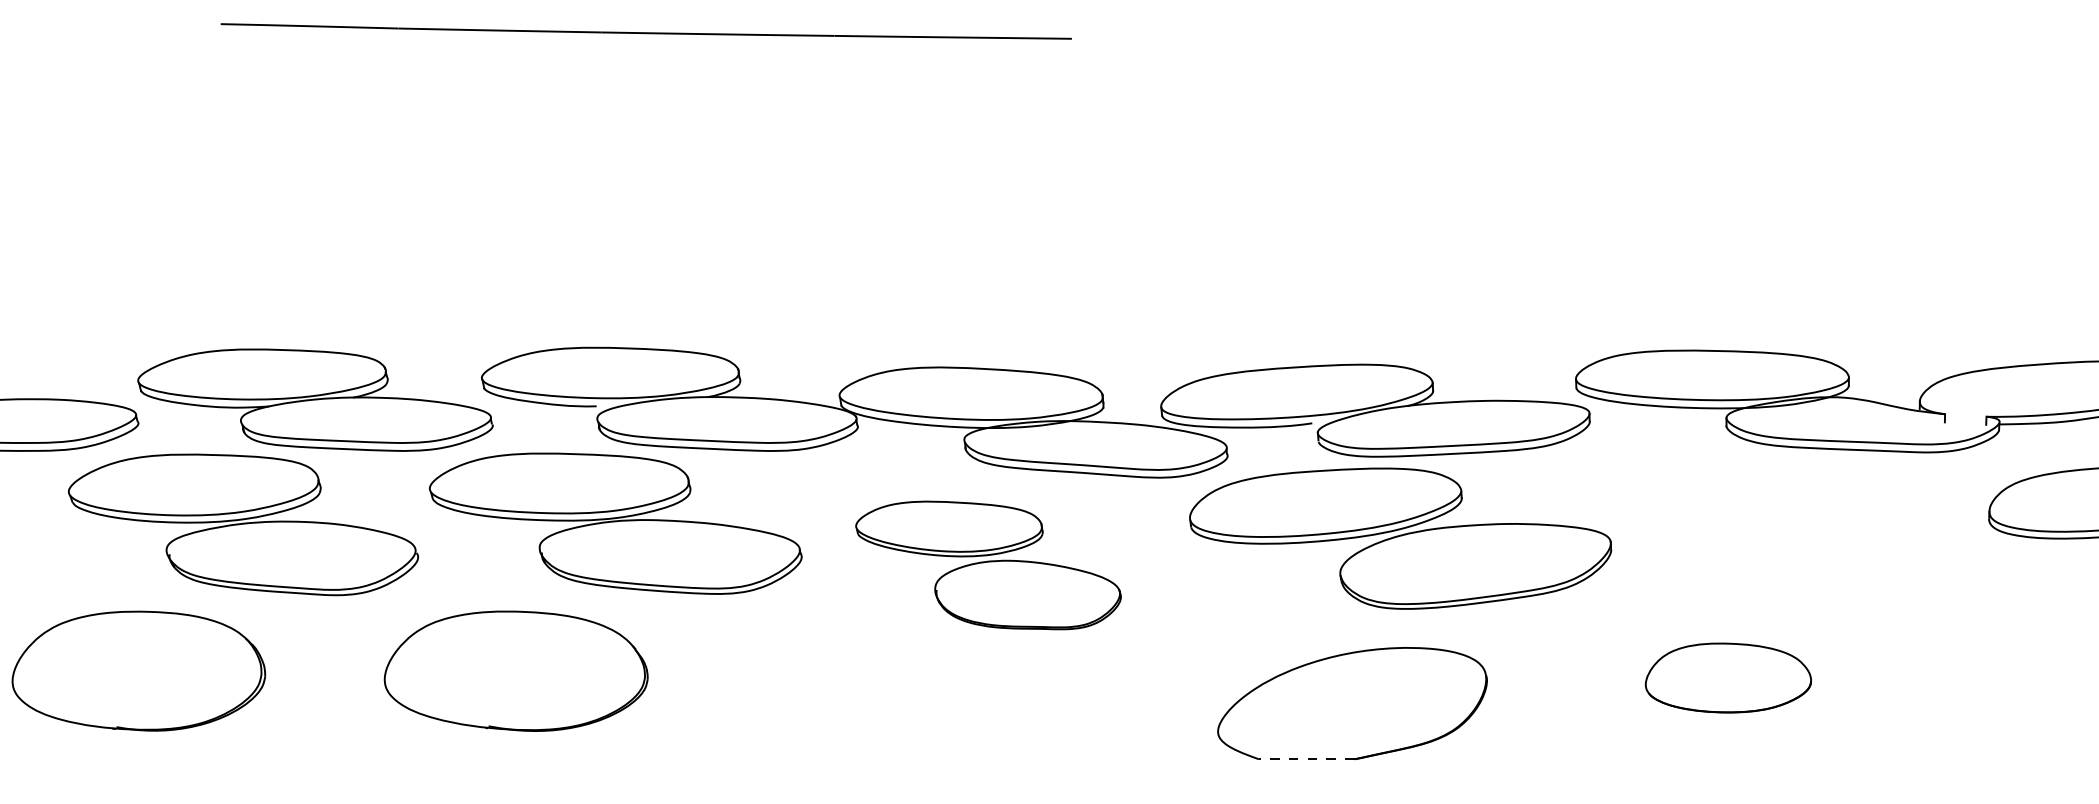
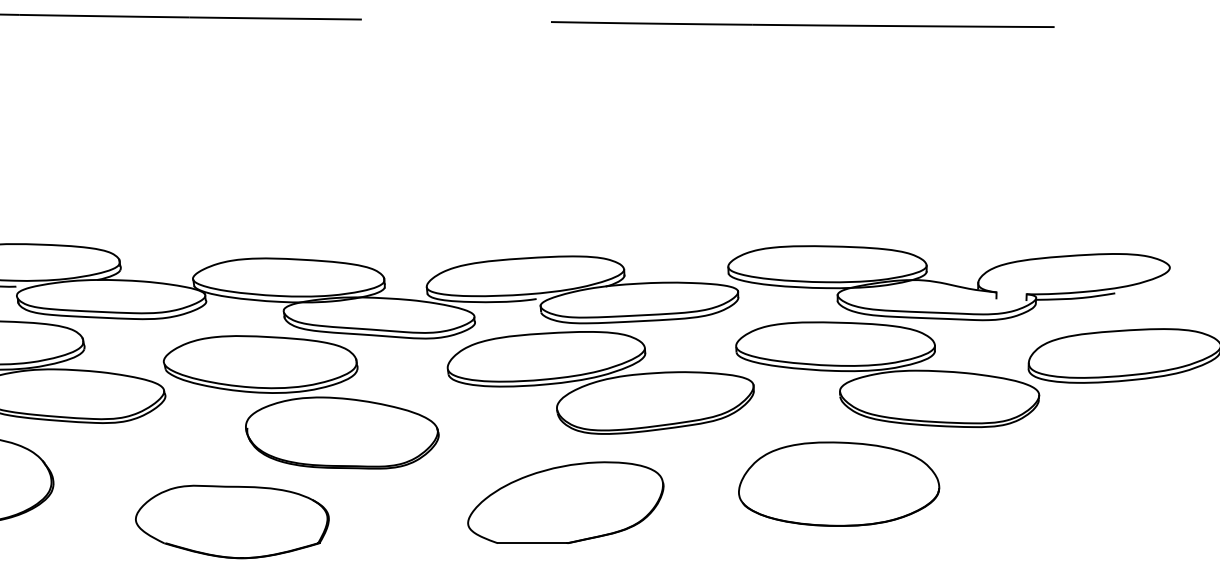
part: (1678, 45) -> (802, 24), added
part: (1795, 527) -> (887, 374), added
part: (988, 565) -> (301, 402), size x1.43
part: (1728, 677) -> (839, 483), size x1.67
part: (893, 729) -> (232, 521), added
line: (1306, 759) -> (532, 543), dashed -> solid

